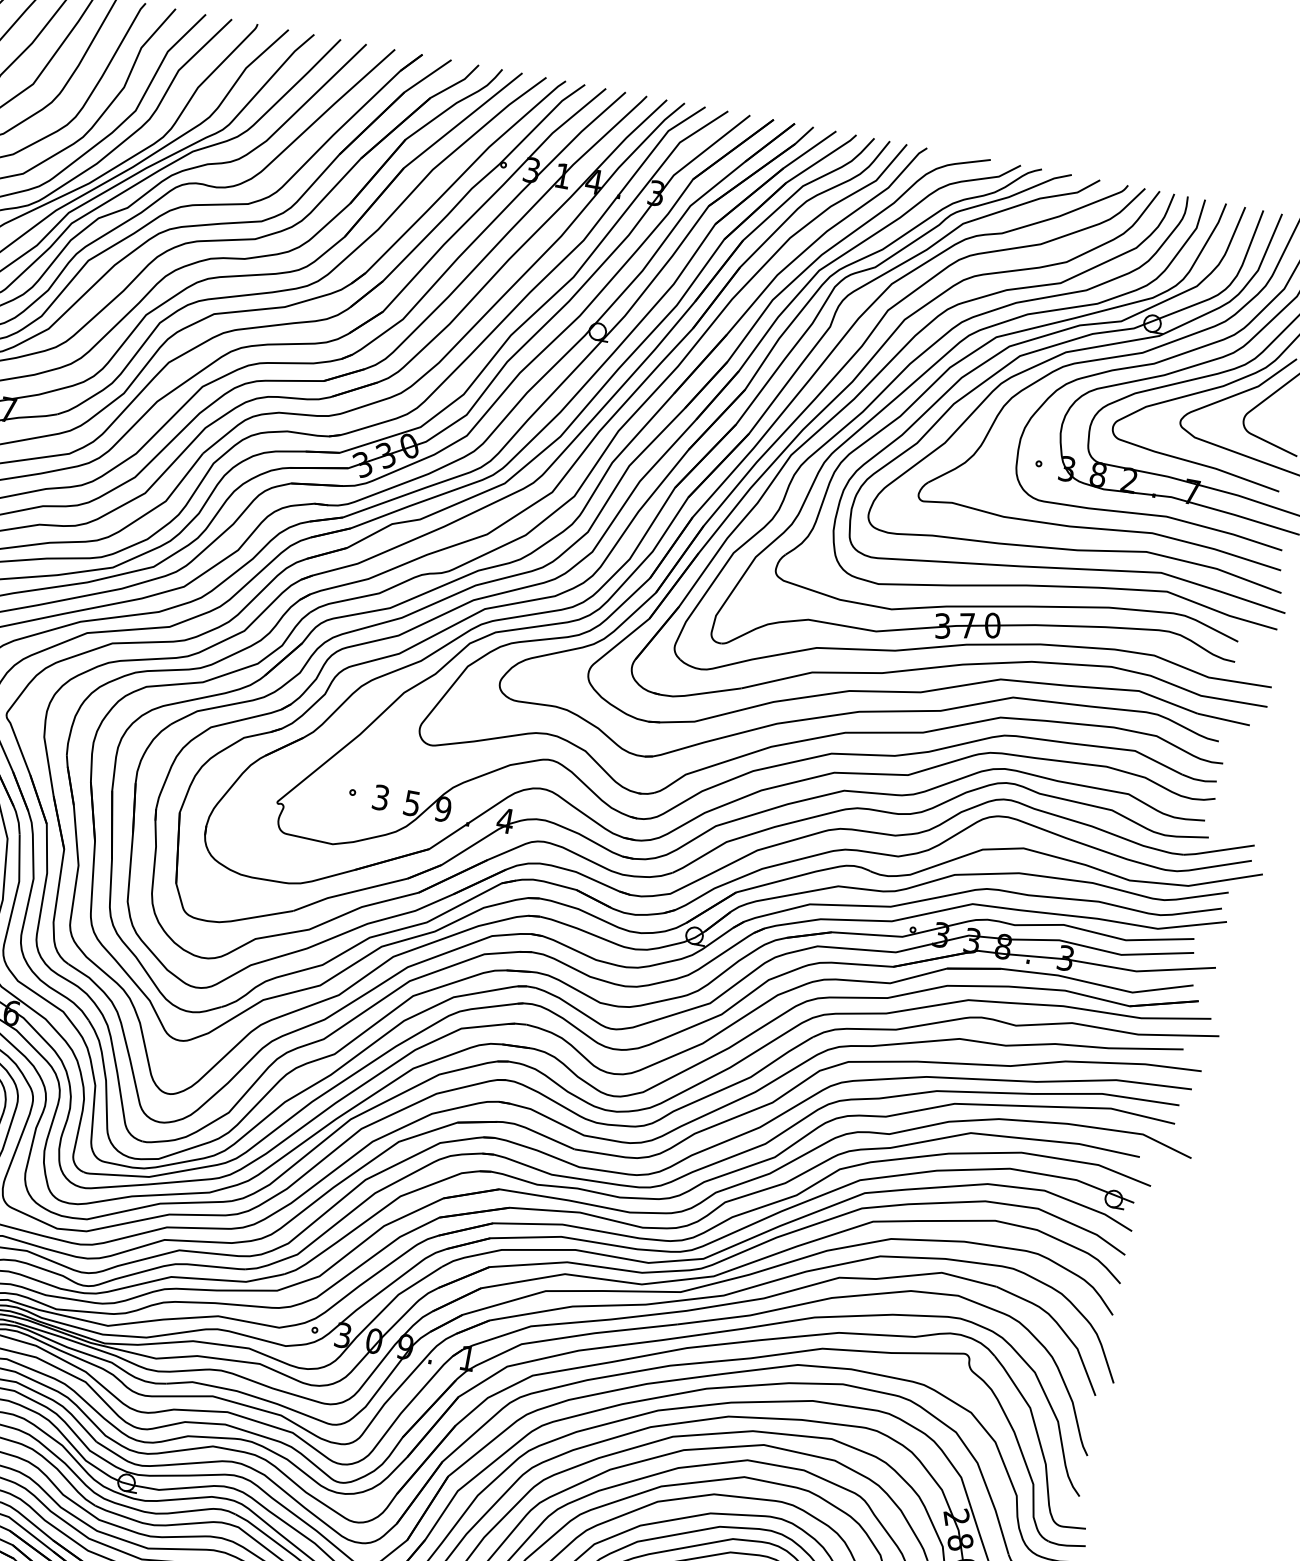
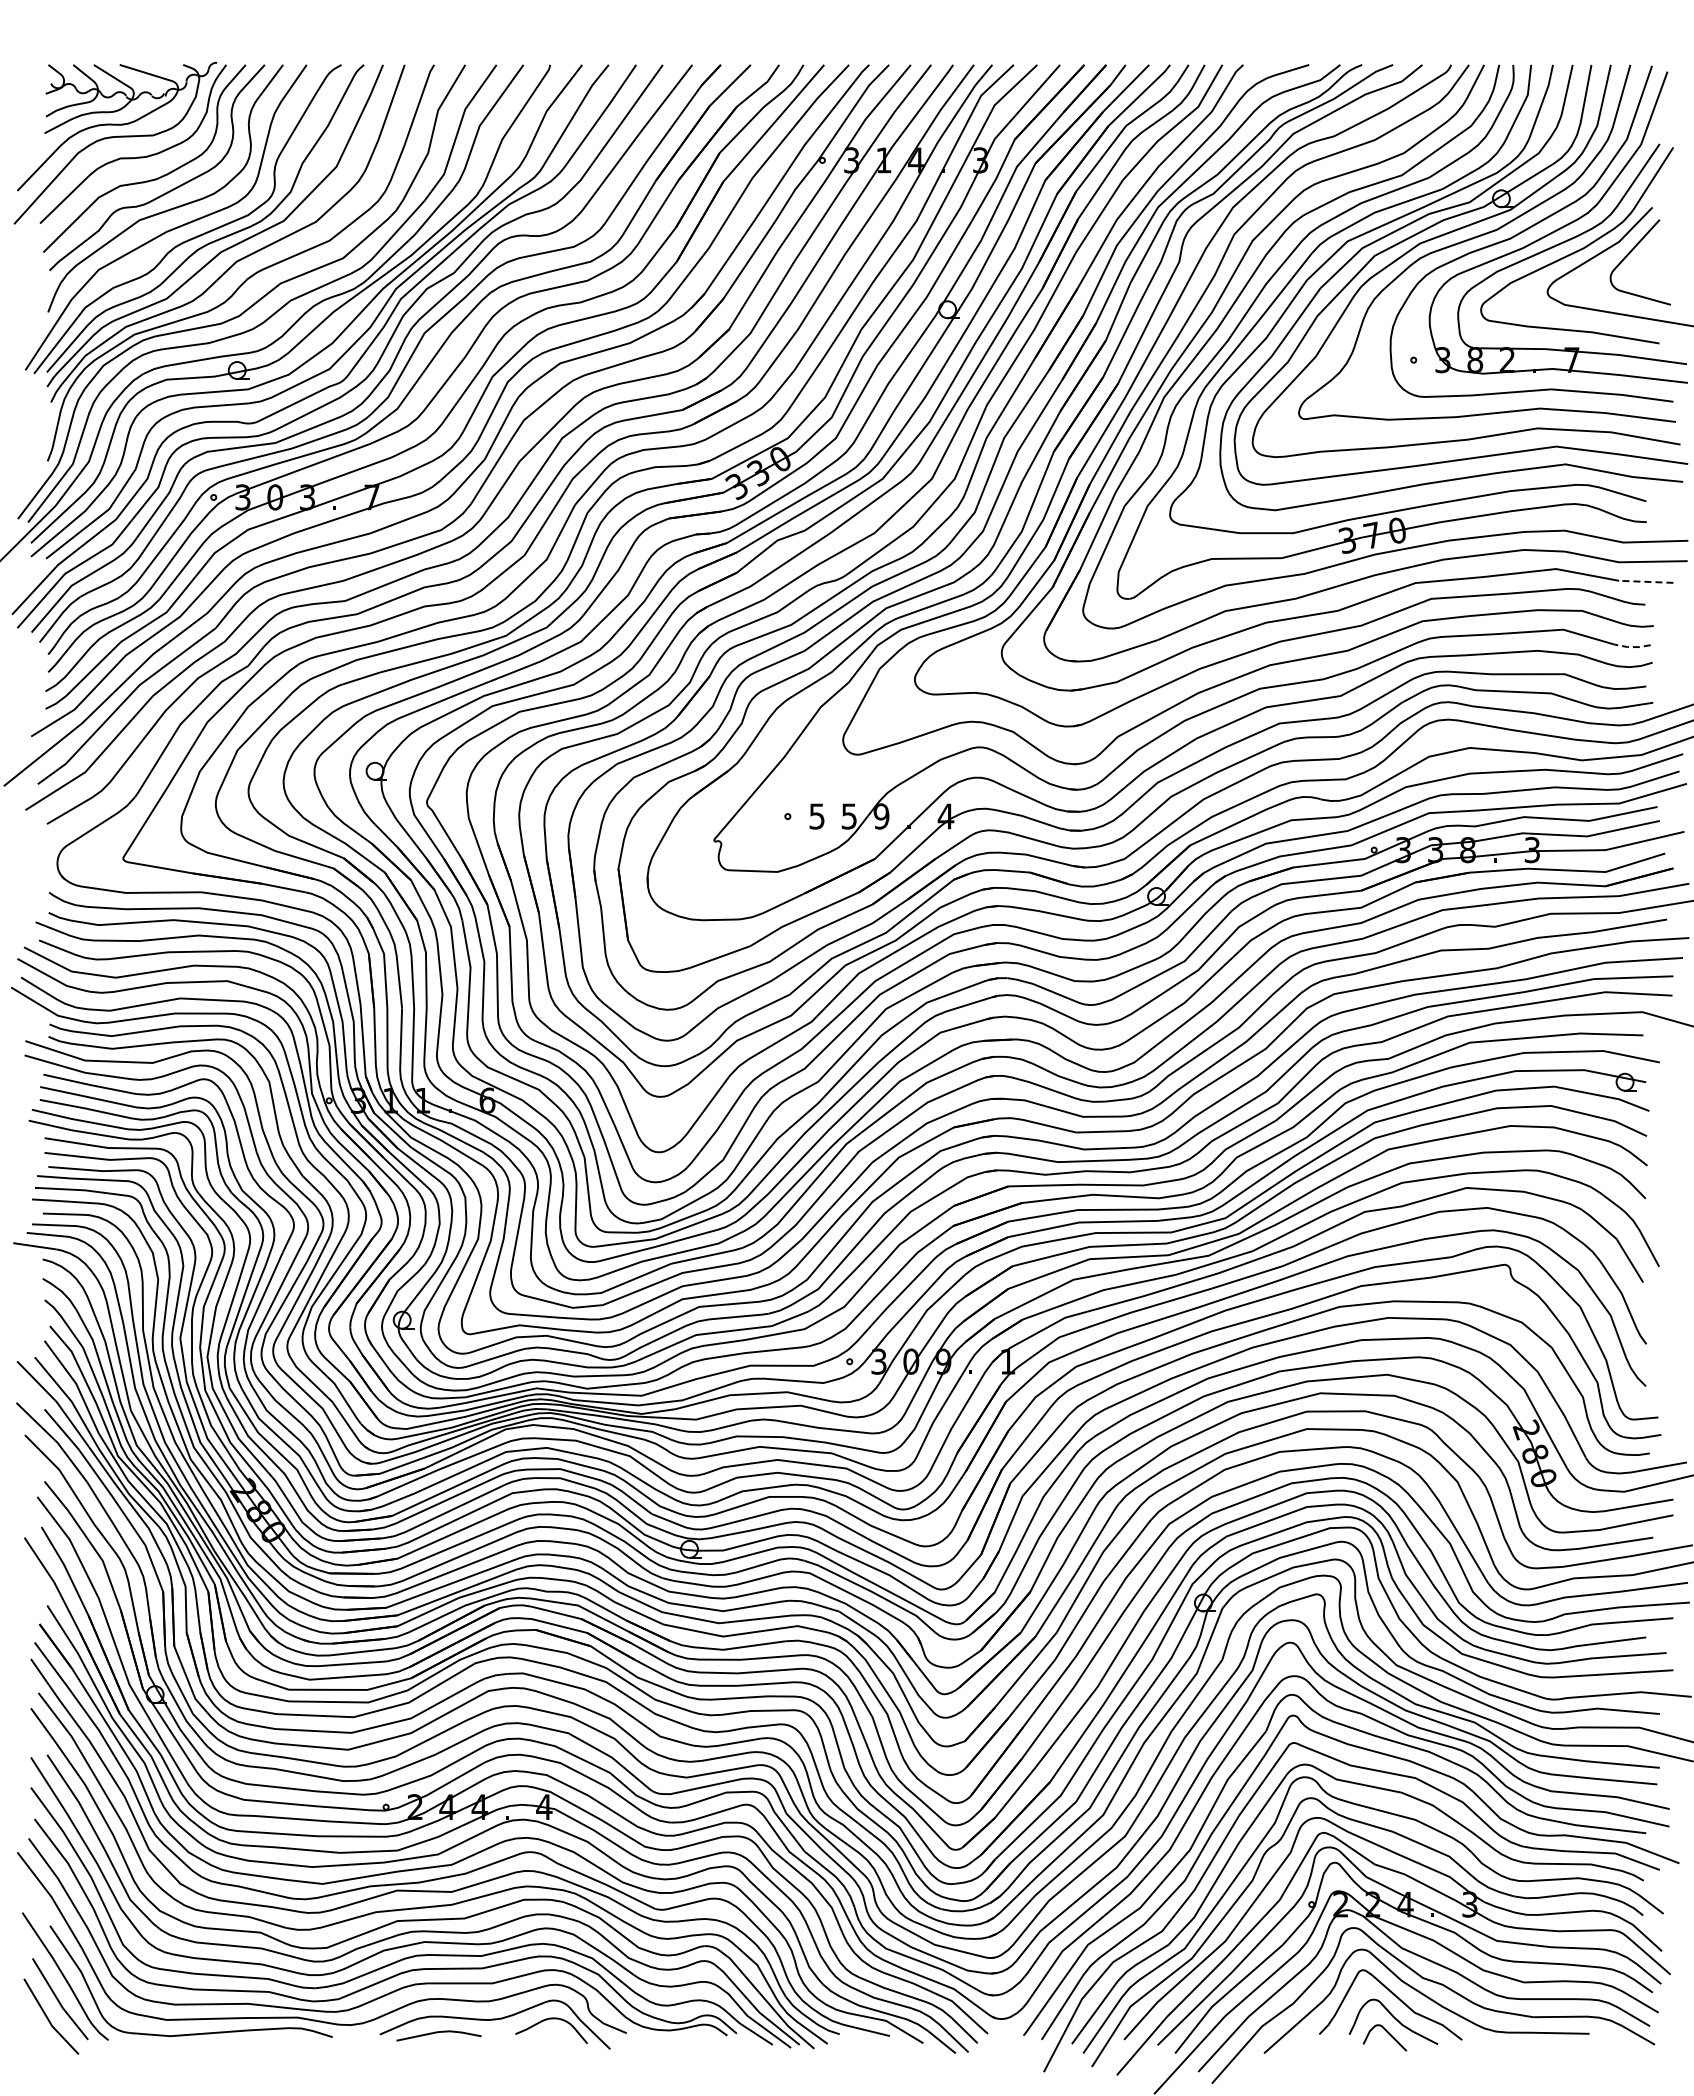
line: (1223, 719) -> (1645, 581), solid -> dashed
line: (1198, 780) -> (1632, 647), solid -> dashed
text: (381, 796) -> (817, 815), 3 -> 5

